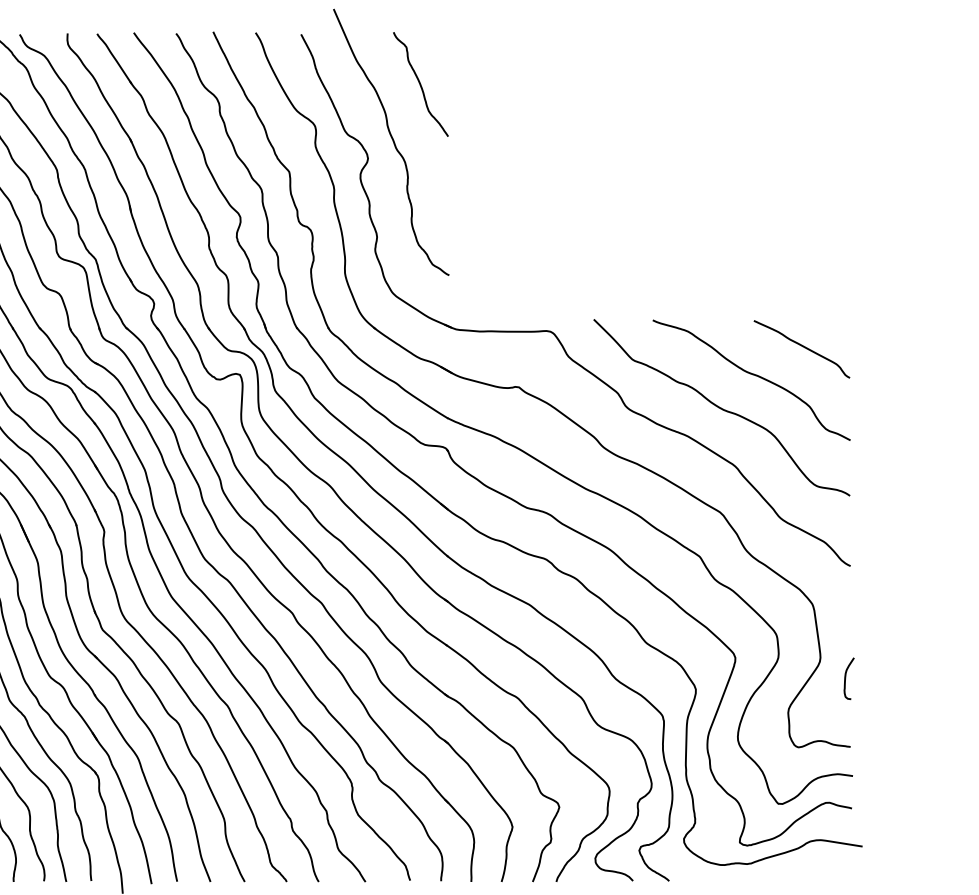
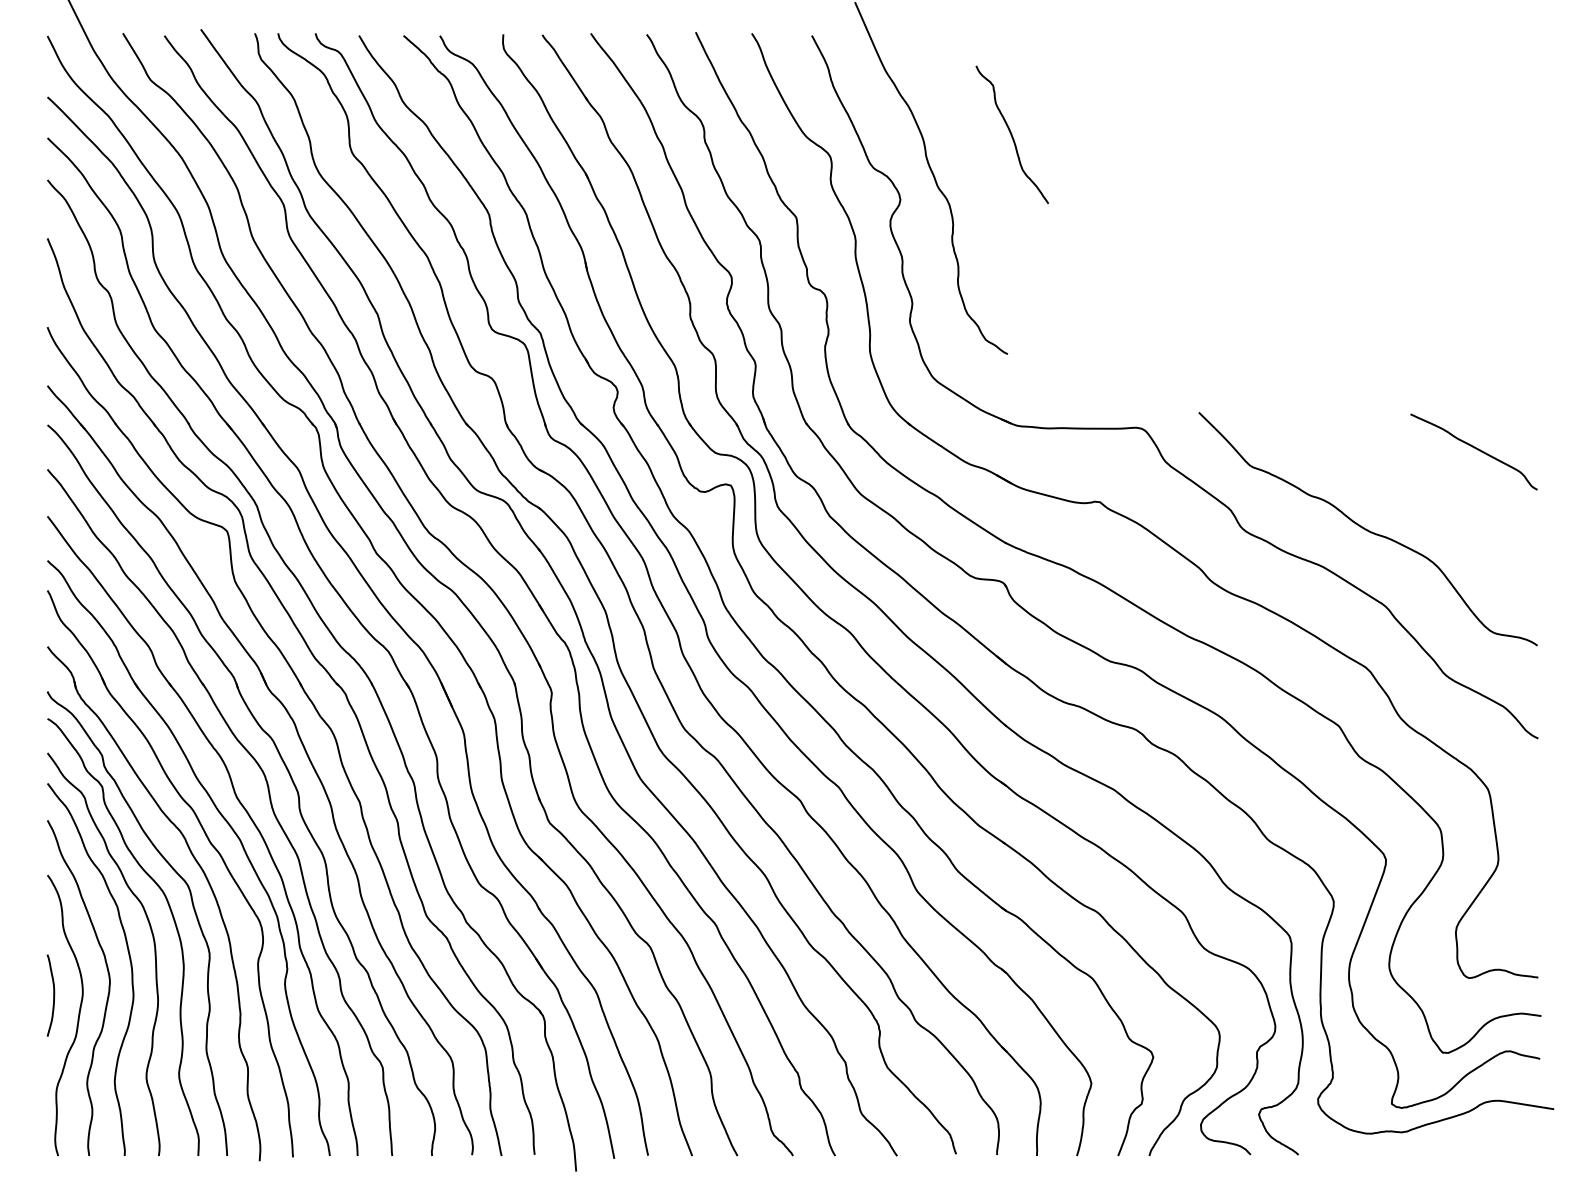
curve: (420, 84) -> (1011, 134), moved
curve: (753, 375) -> (1410, 486), removed
curve: (846, 677) -> (1532, 885), removed

